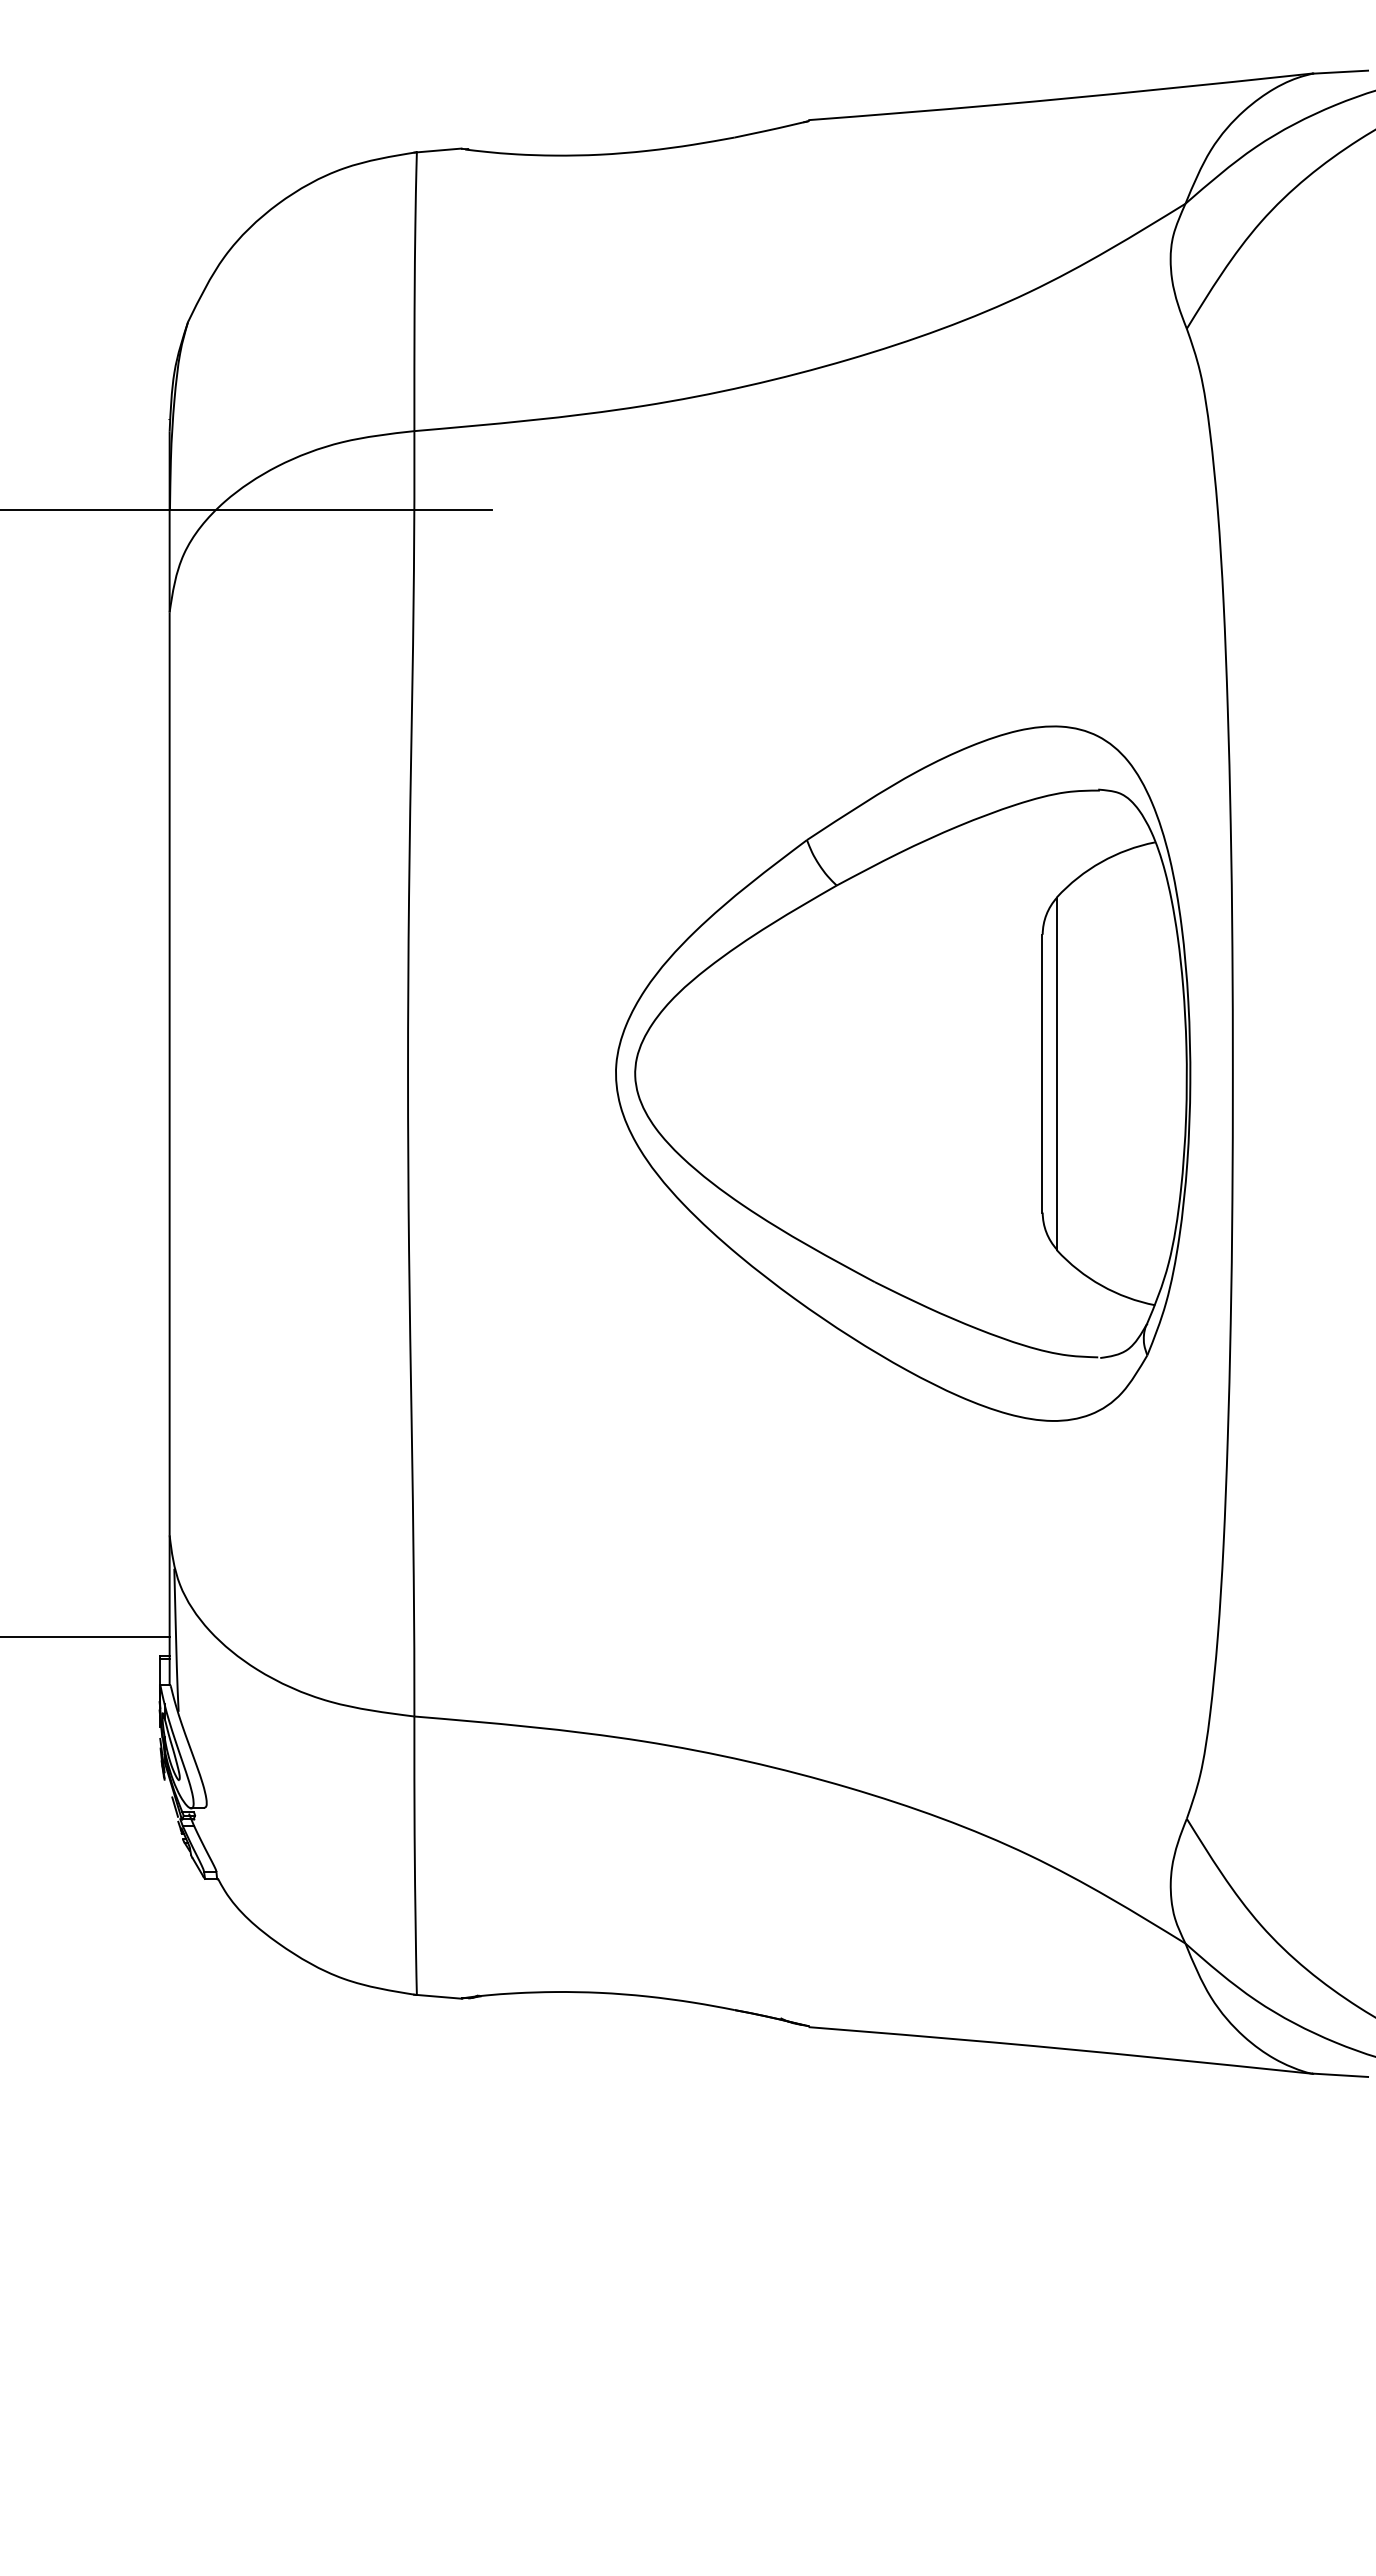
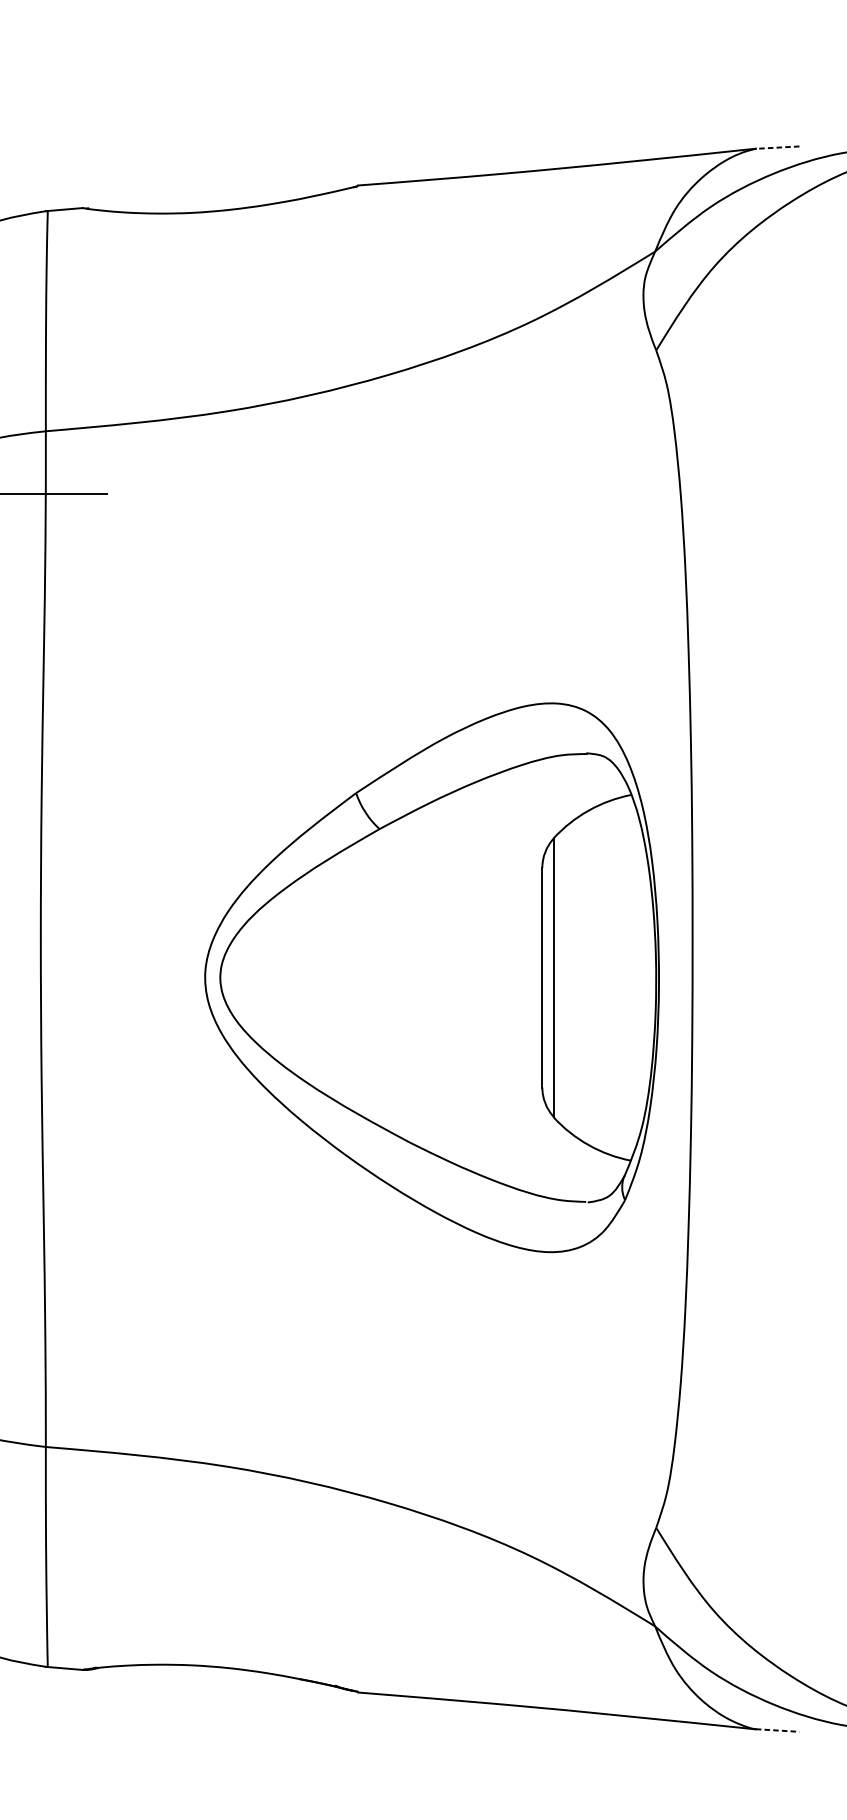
line: (1340, 72) -> (777, 147), solid -> dashed
part: (903, 1073) -> (432, 977), moved
line: (1340, 2075) -> (777, 1730), solid -> dashed

